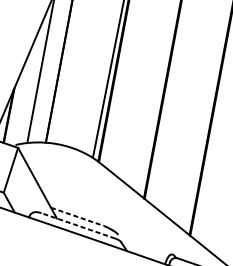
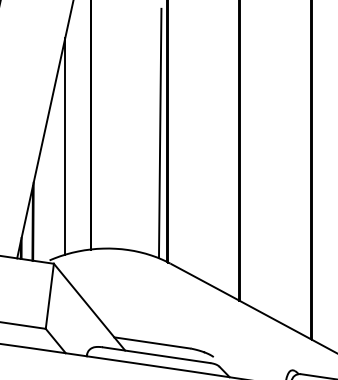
line: (77, 216) -> (152, 342), dashed -> solid
line: (78, 226) -> (156, 355), dashed -> solid

